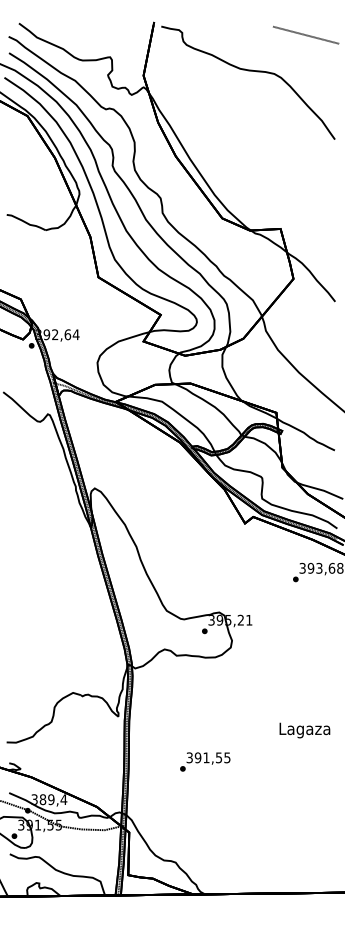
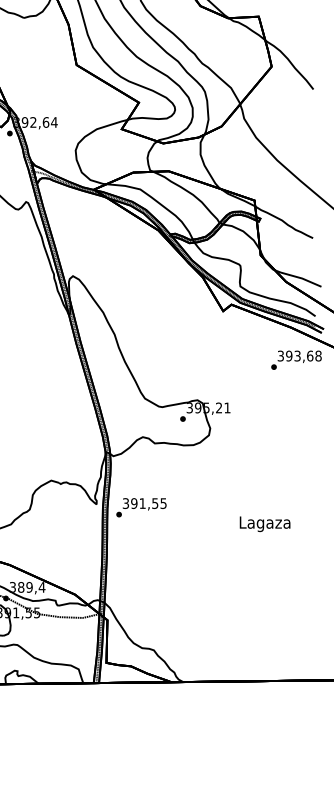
text: (304, 730) -> (264, 524), moved
text: (205, 761) -> (141, 507), moved

